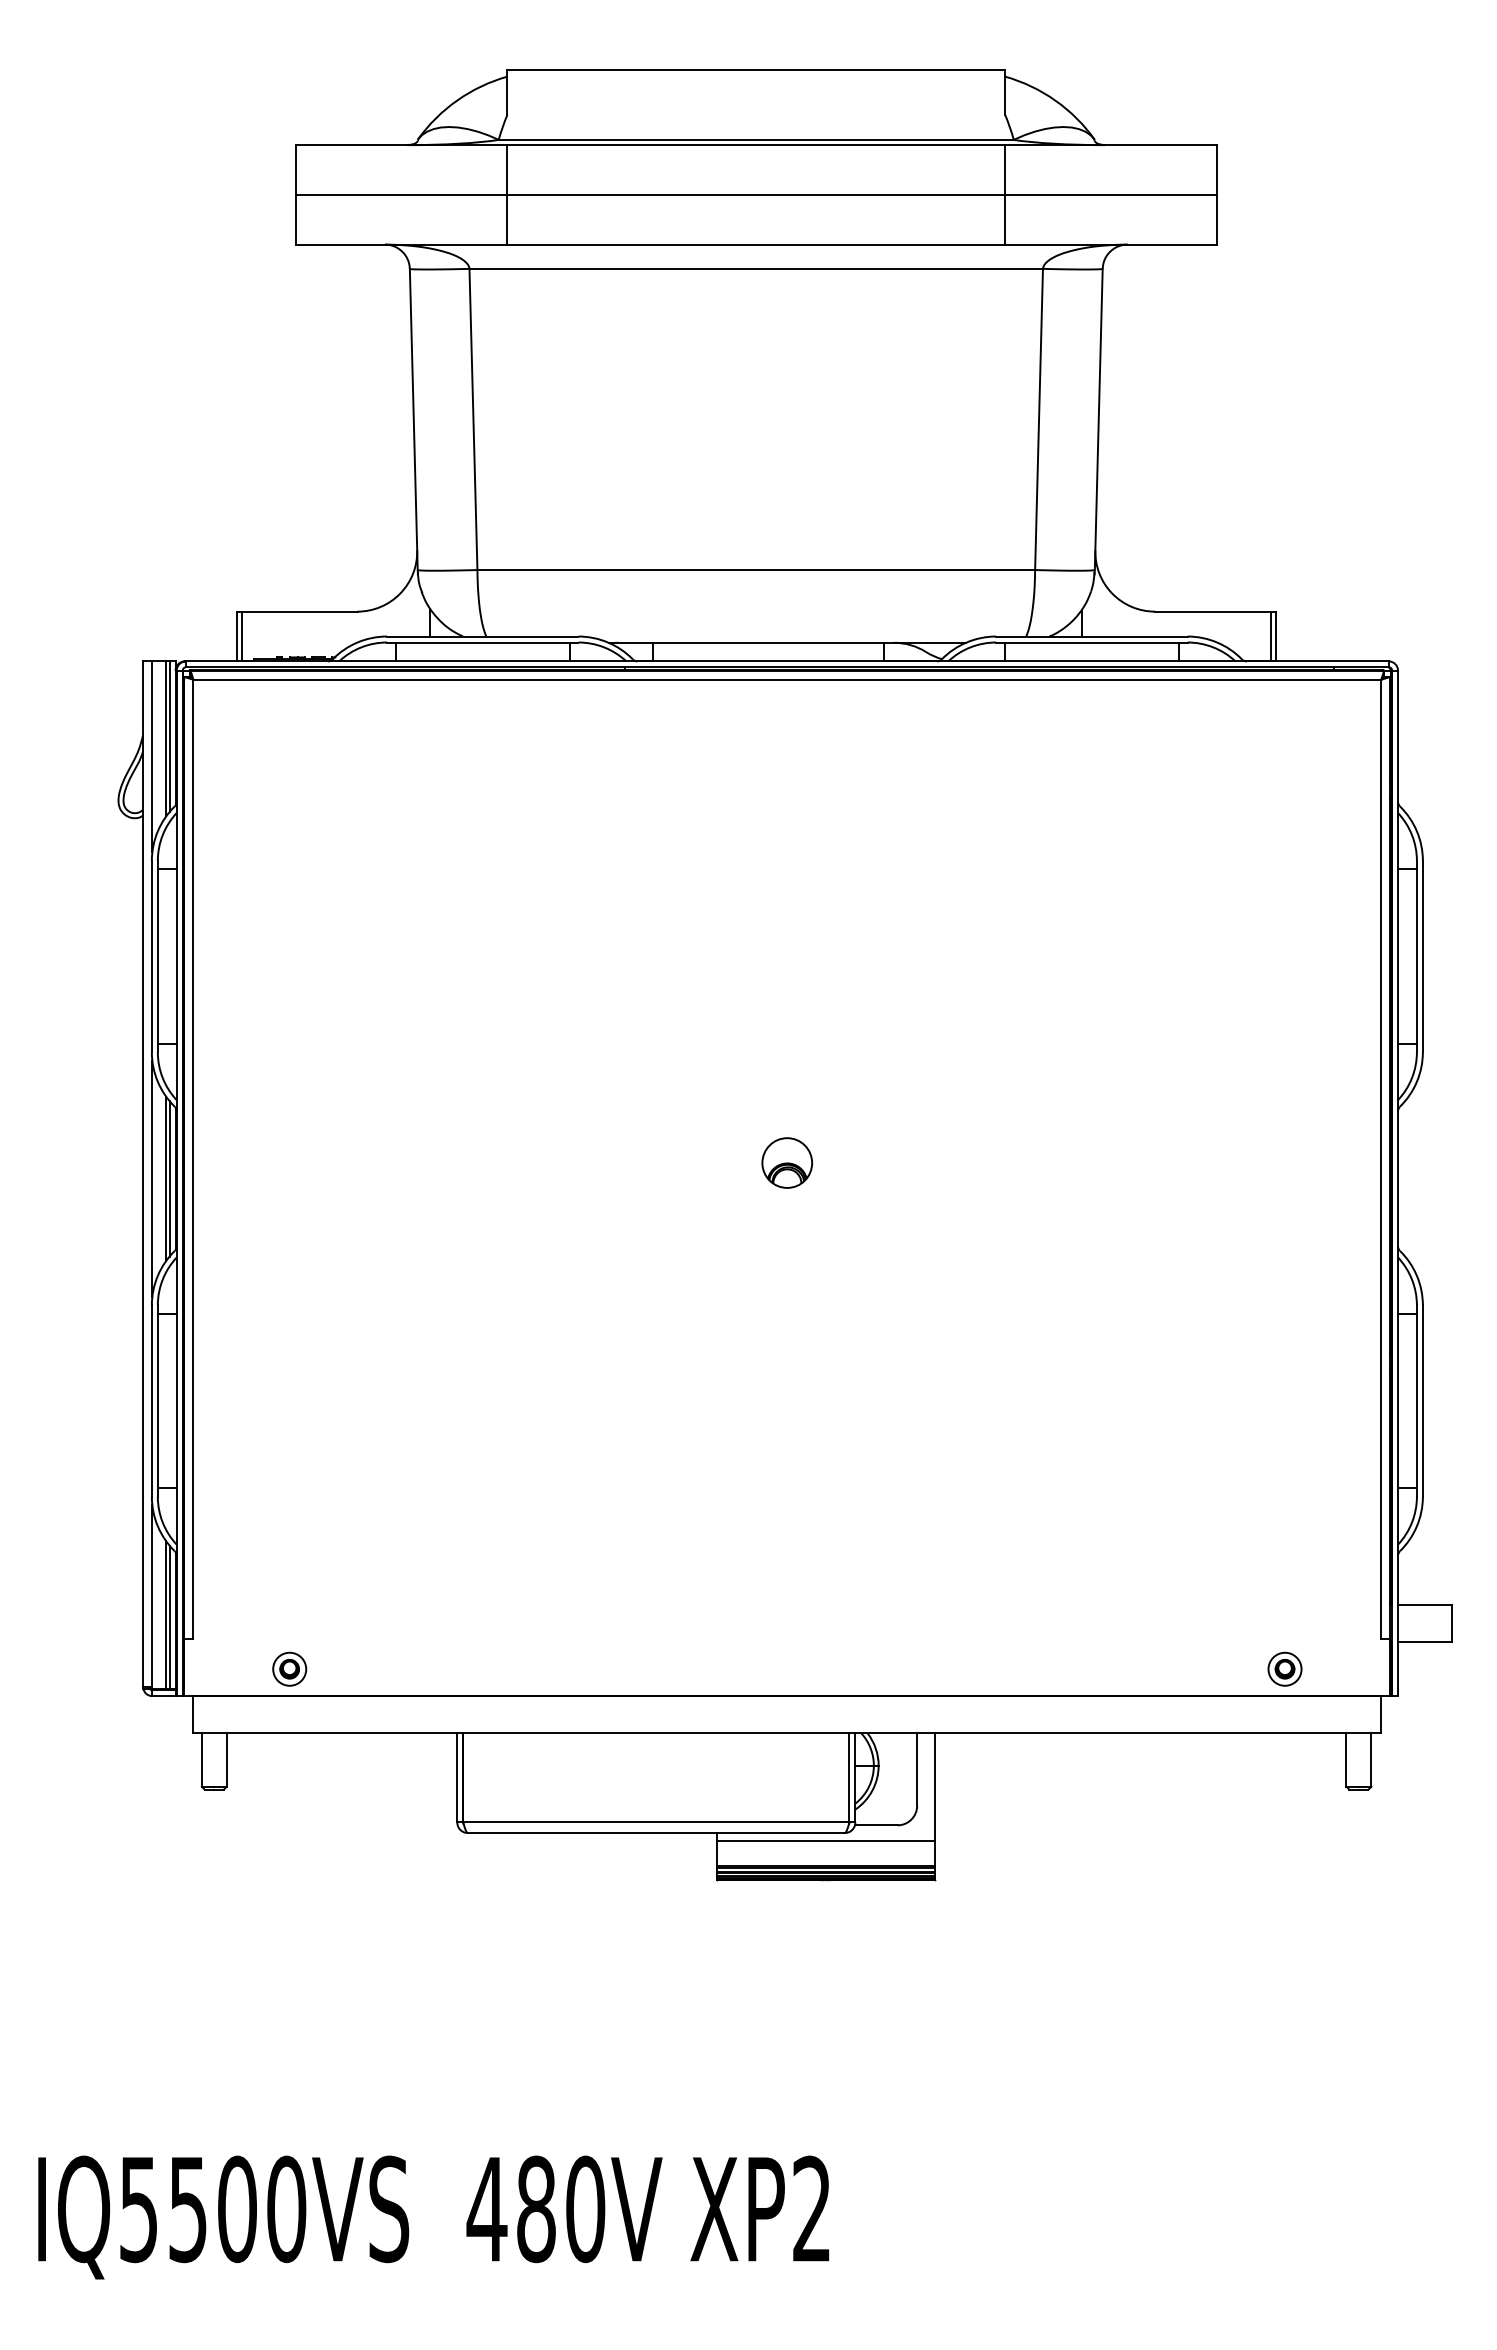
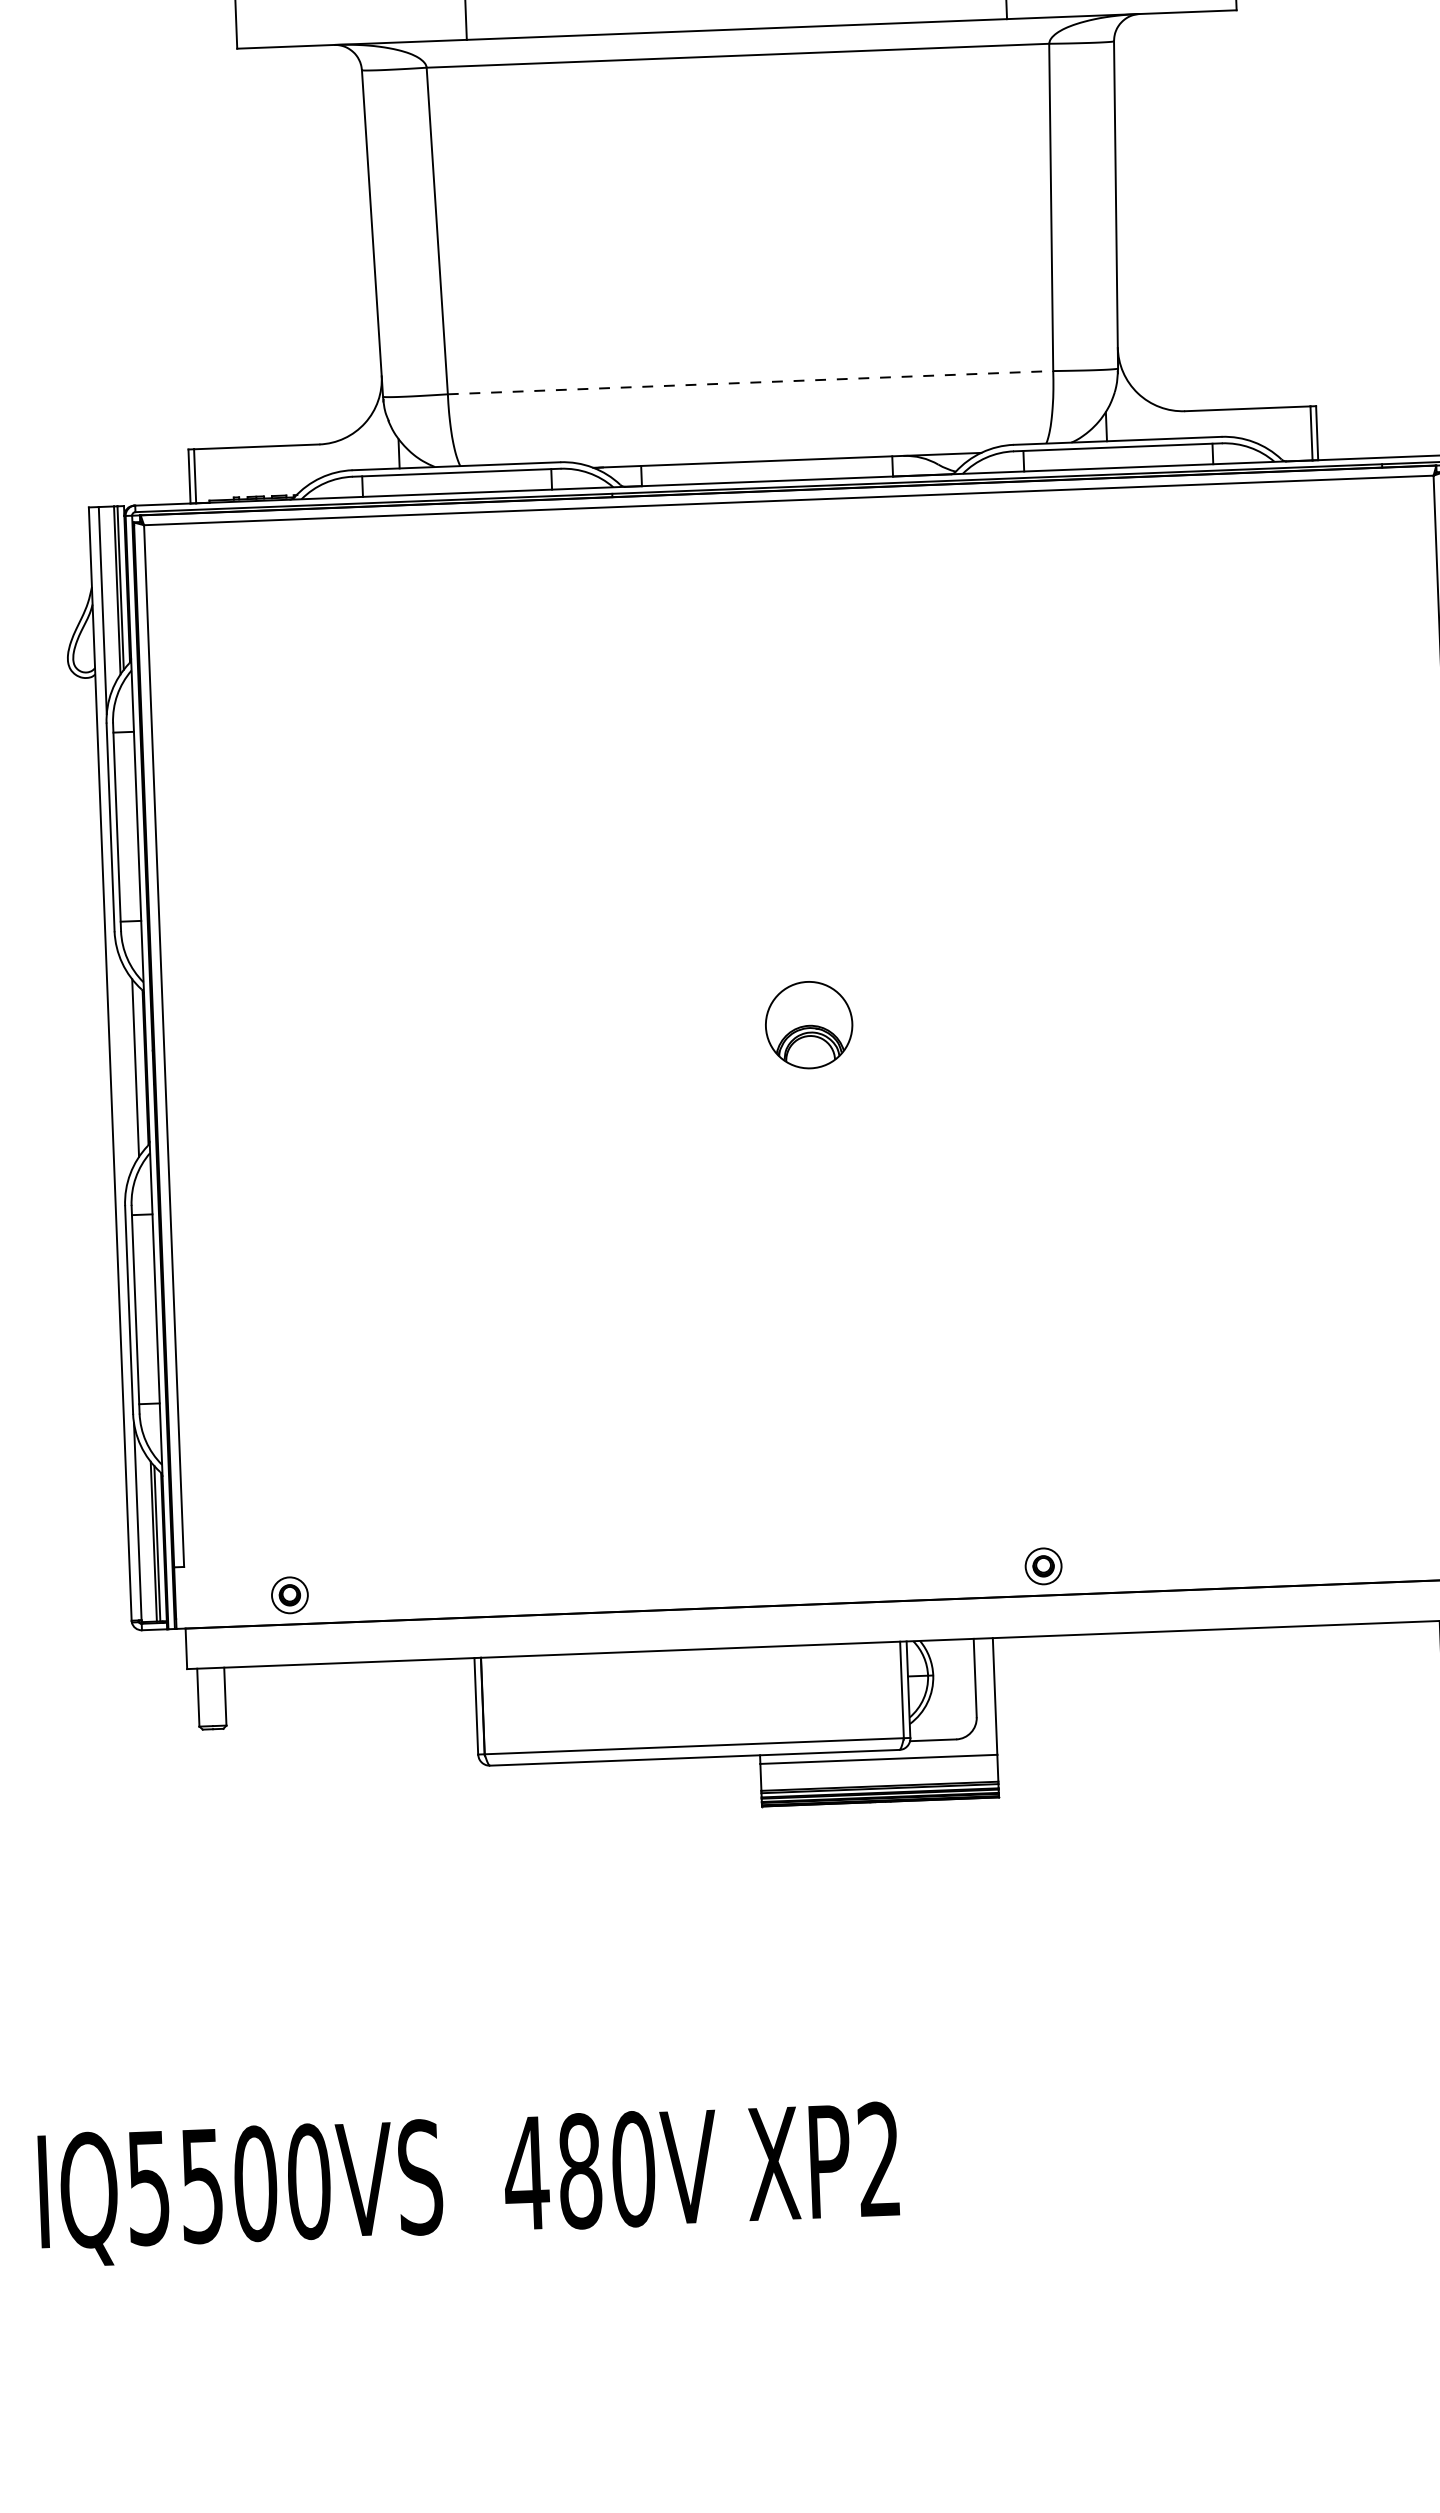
line: (756, 570) -> (750, 383), solid -> dashed
part: (786, 1162) -> (808, 1024), size x1.6
line: (152, 1178) -> (120, 1068), removed
line: (169, 1178) -> (138, 1067), removed
part: (1284, 1668) -> (1043, 1565), moved

